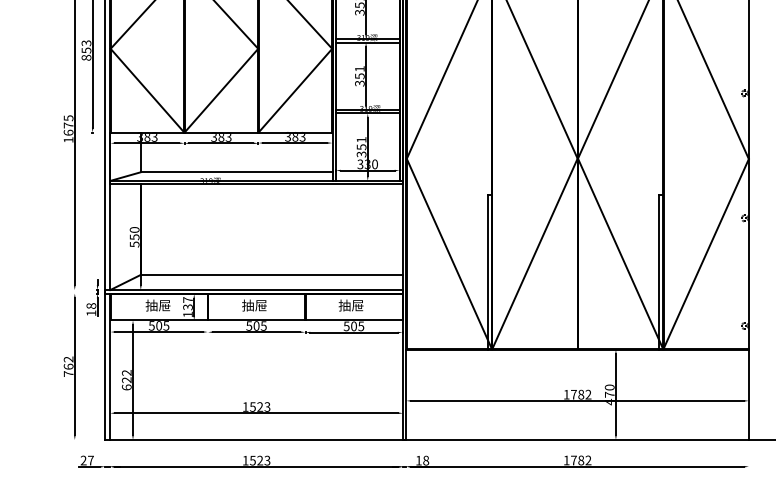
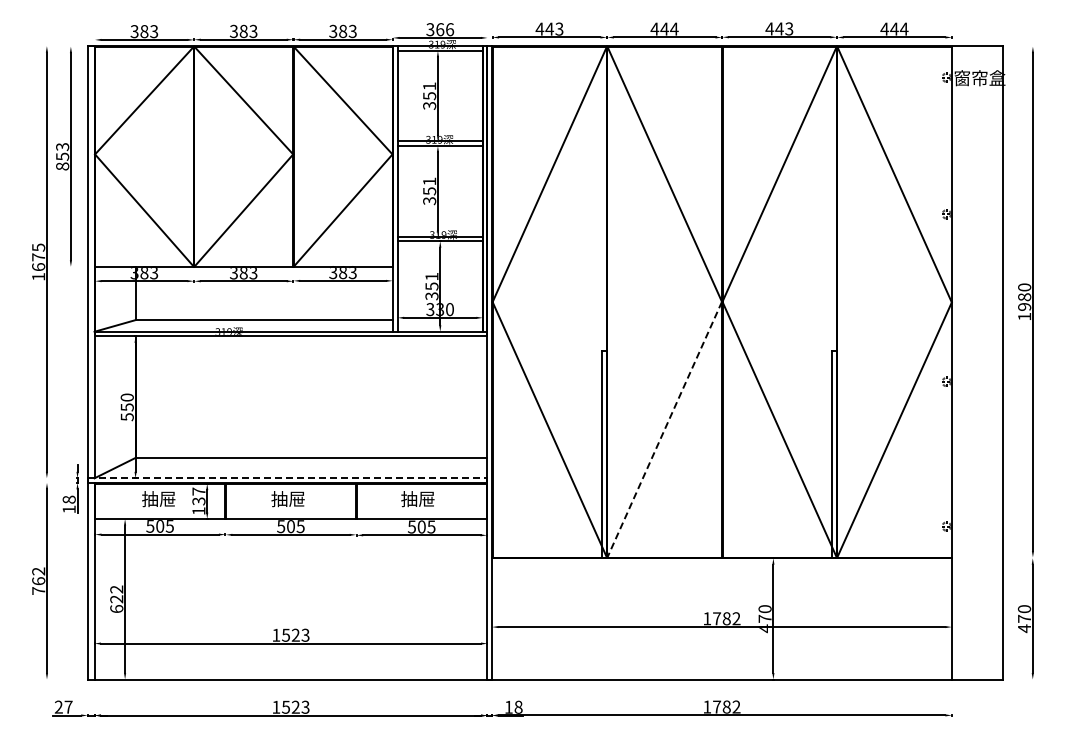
line: (534, 254) -> (664, 430), solid -> dashed
line: (253, 290) -> (287, 478), solid -> dashed

